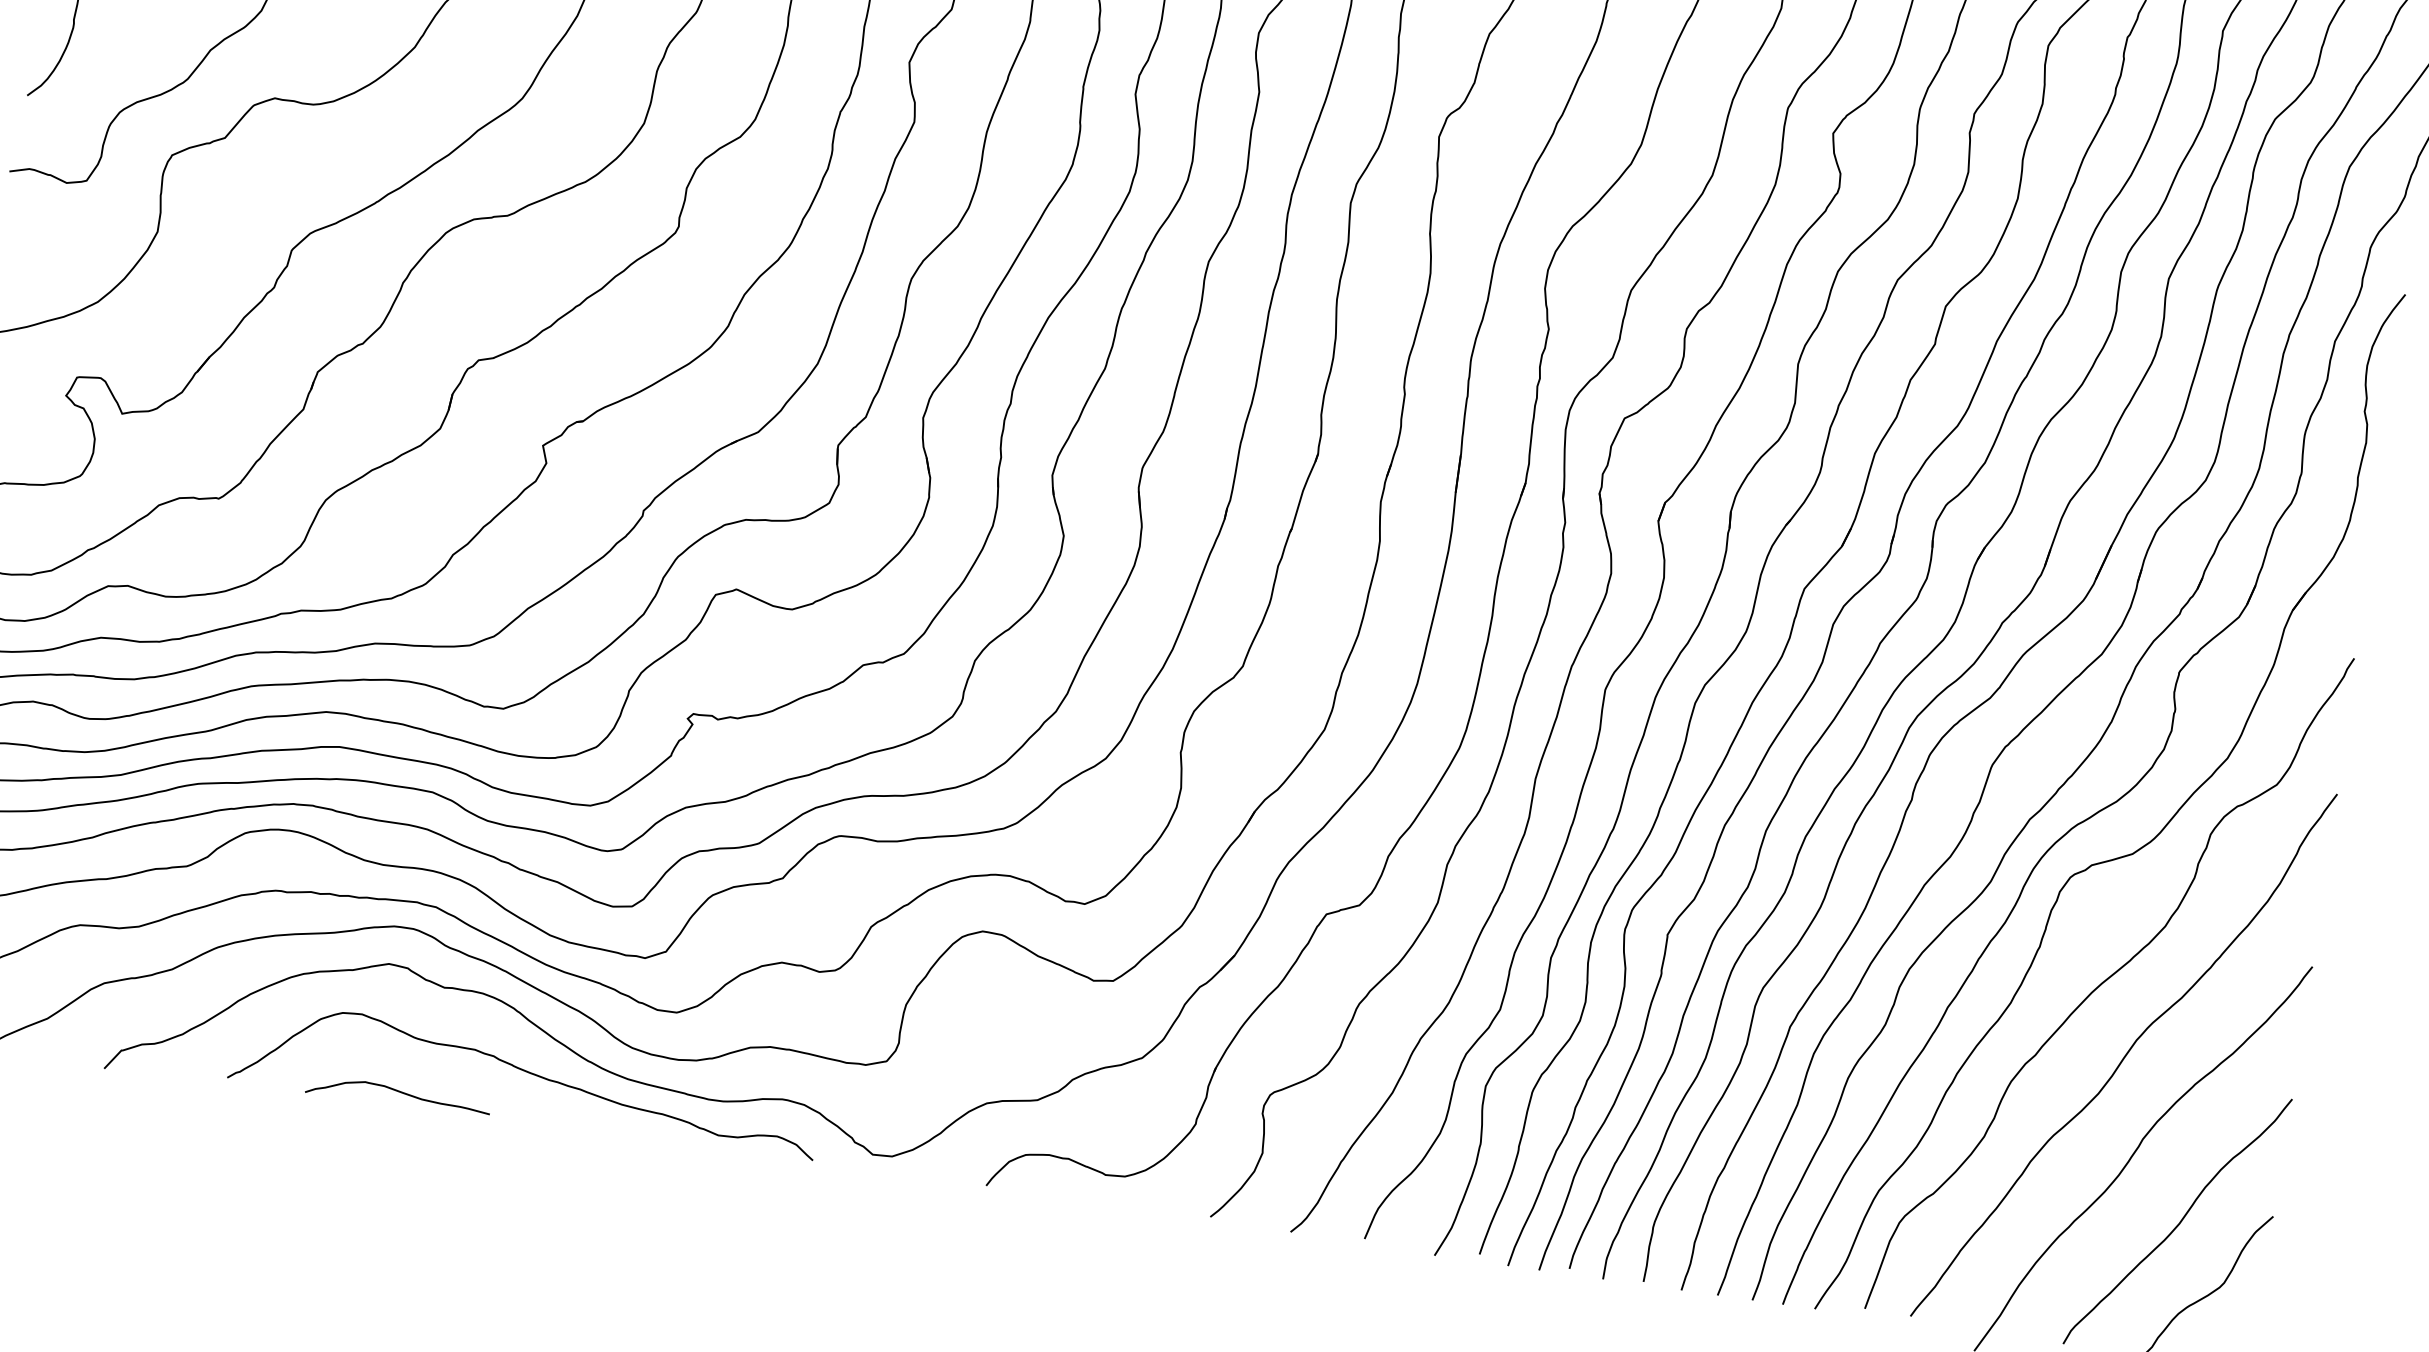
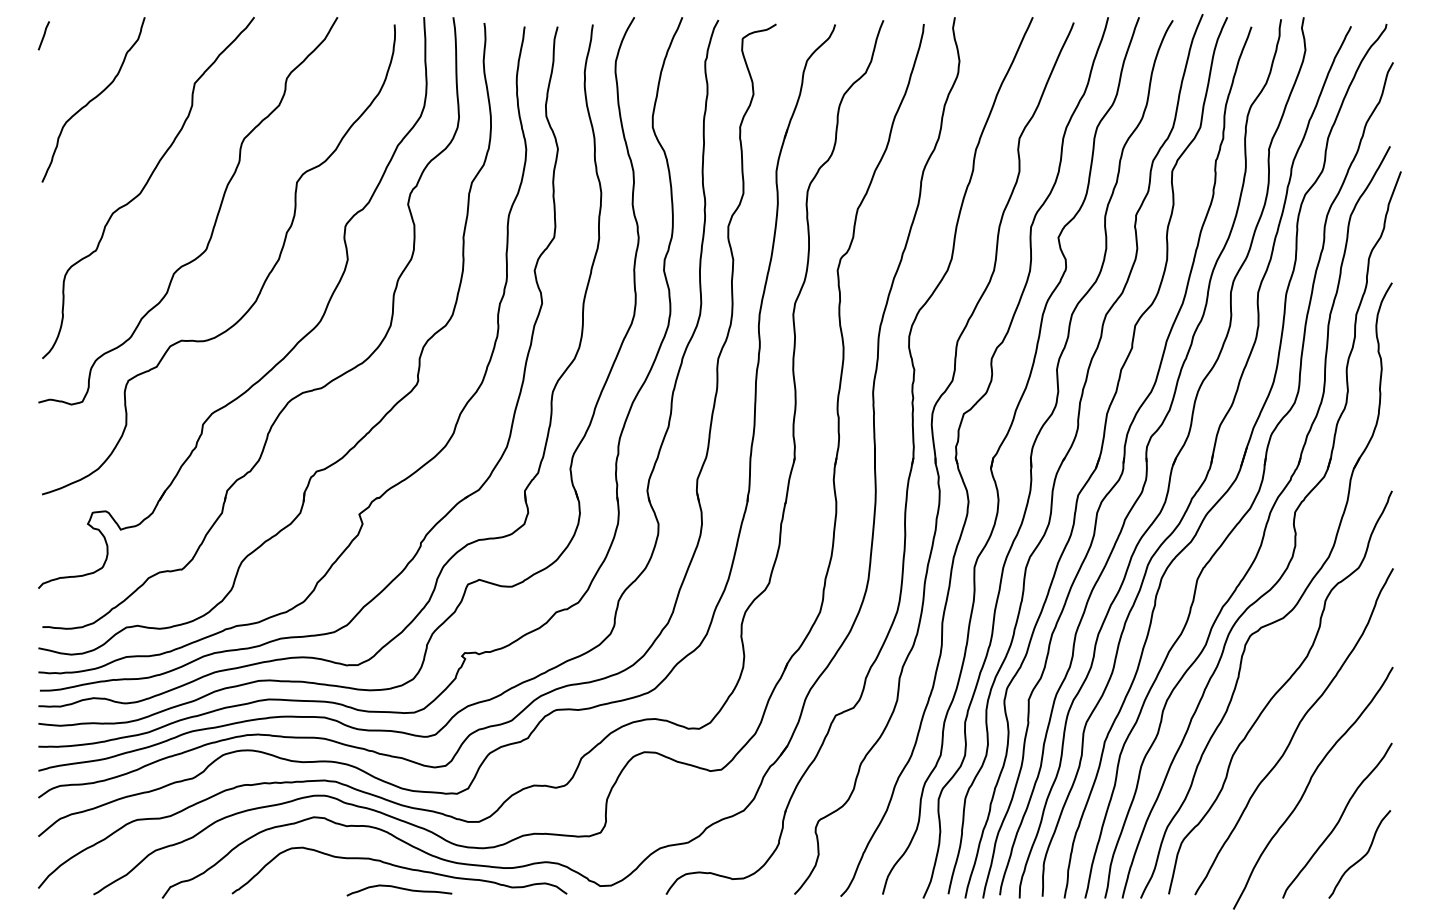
curve: (400, 1094) -> (400, 889), moved

